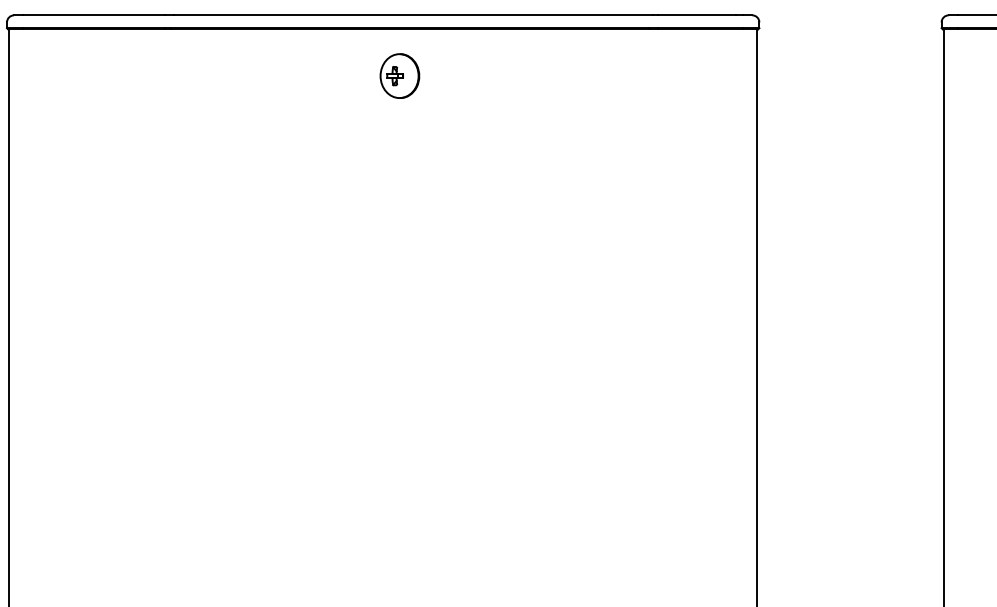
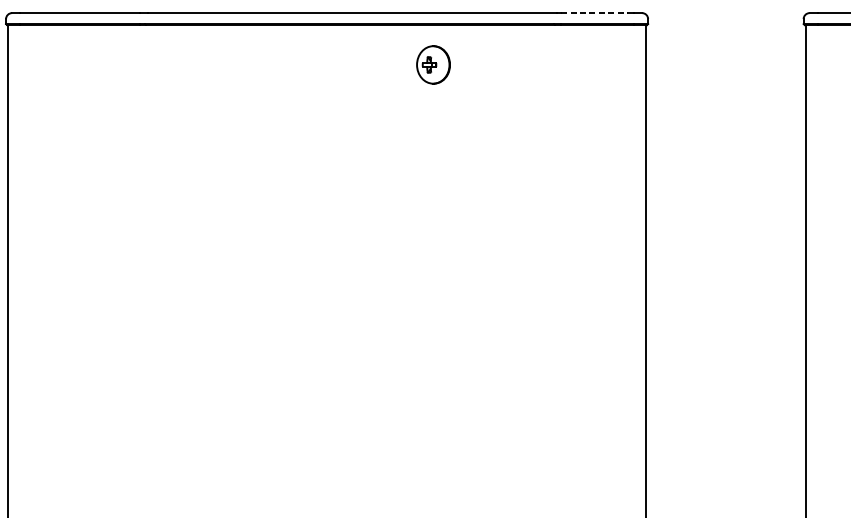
line: (697, 15) -> (595, 13), solid -> dashed
part: (399, 75) -> (433, 64), moved

